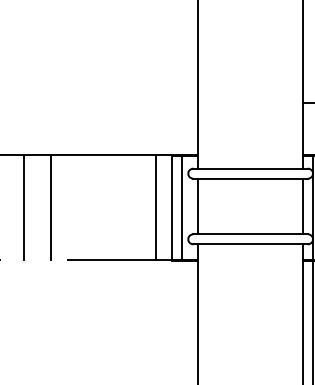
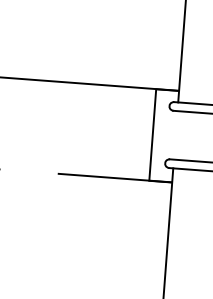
line: (197, 206) -> (175, 135), removed
line: (24, 207) -> (24, 124), removed
line: (50, 207) -> (47, 126), removed
line: (155, 207) -> (138, 133), removed
line: (181, 207) -> (161, 135), removed

